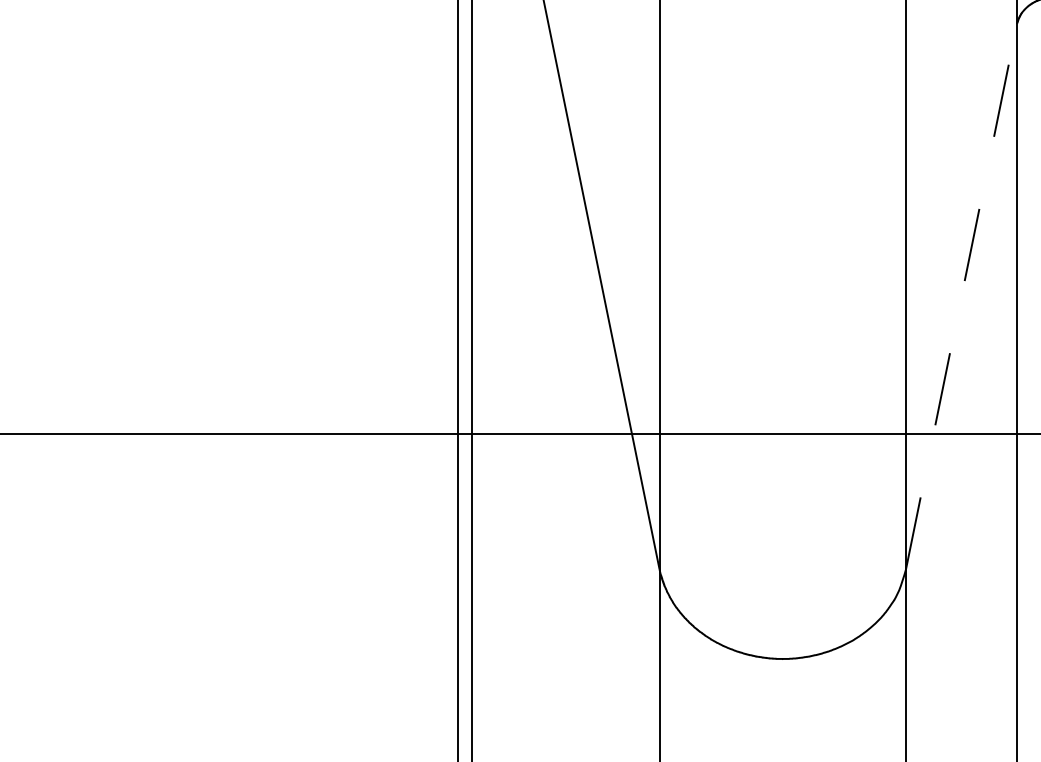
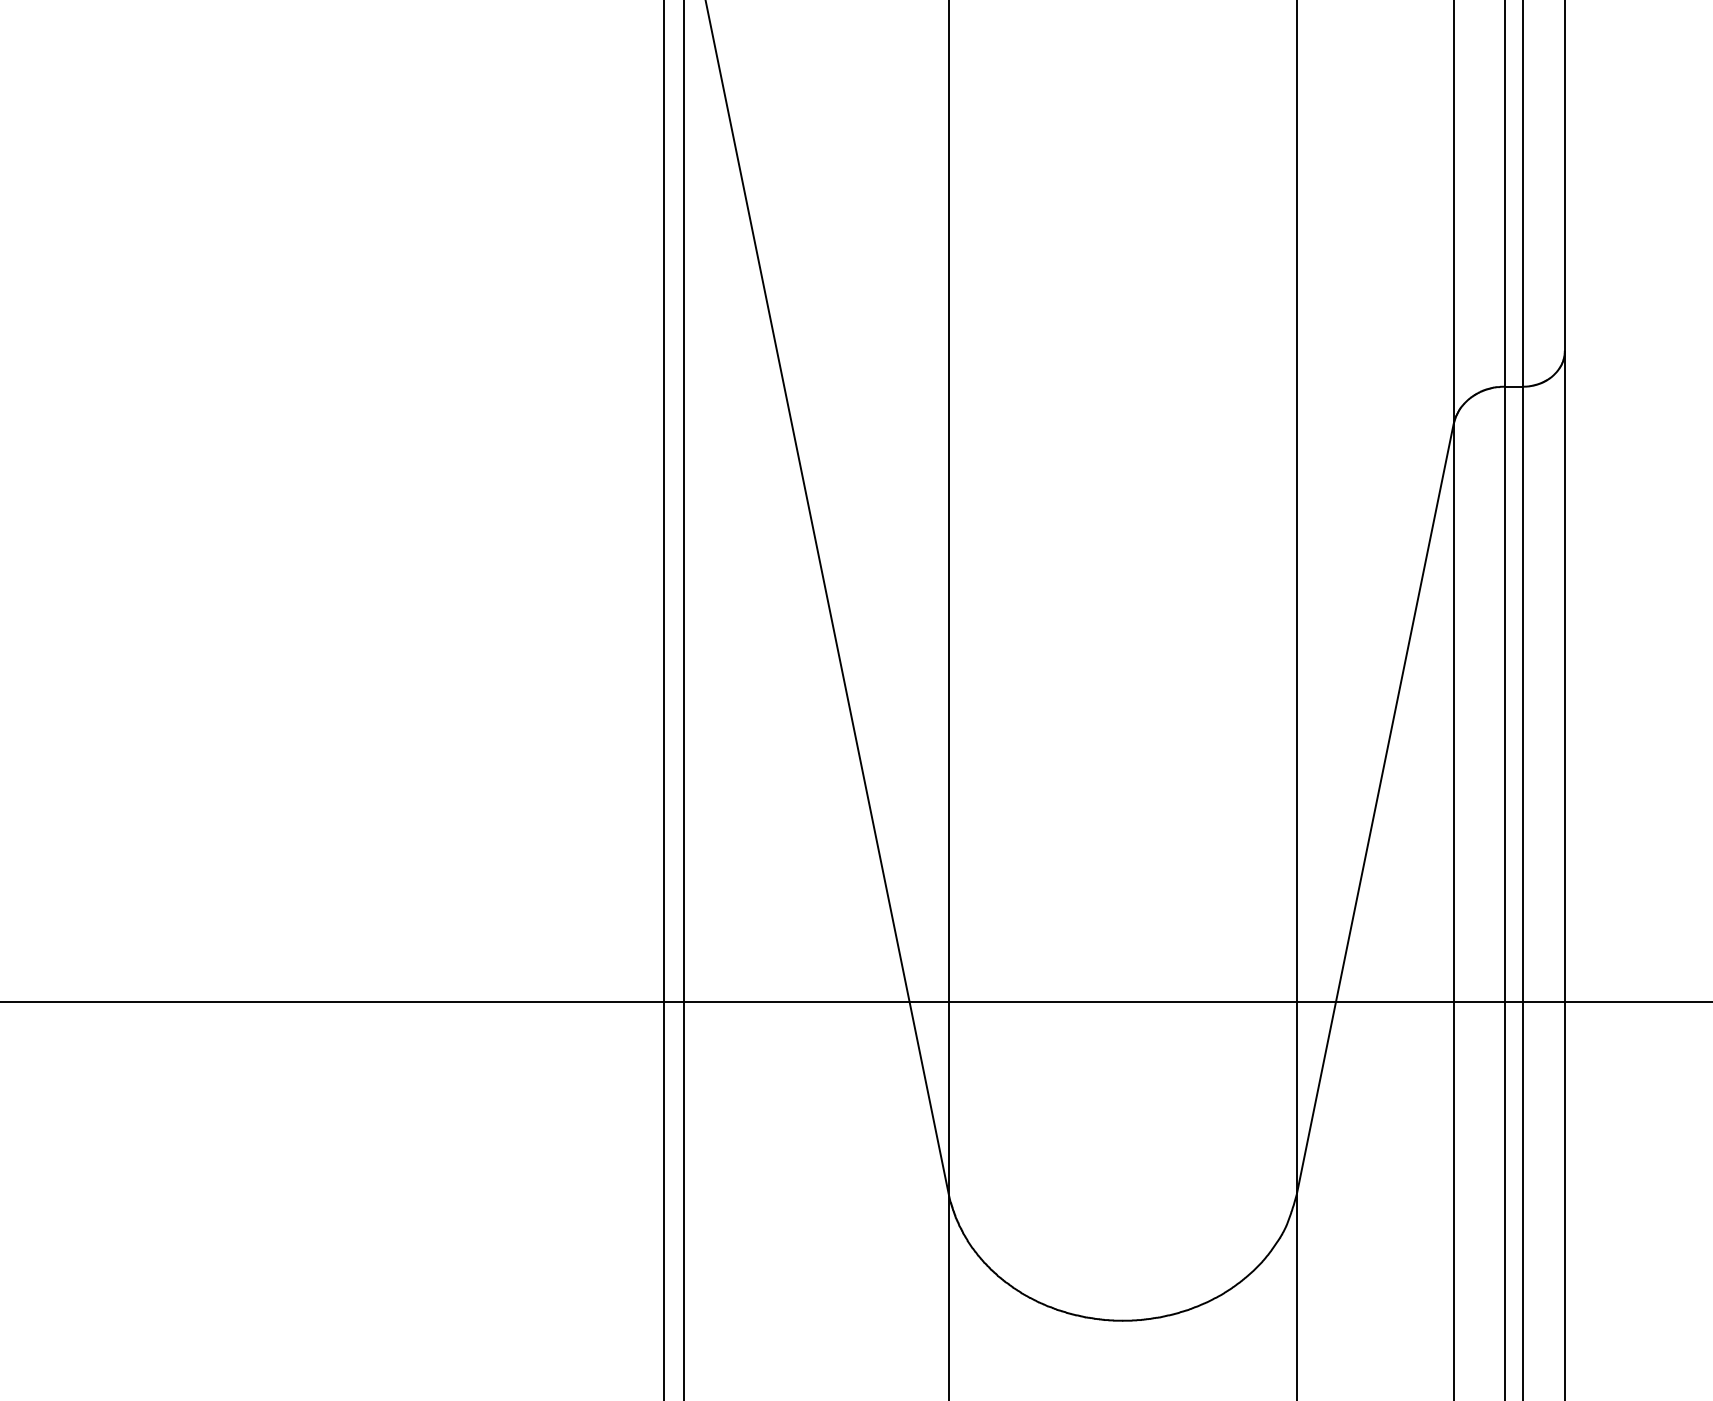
line: (961, 296) -> (1375, 808), dashed -> solid

